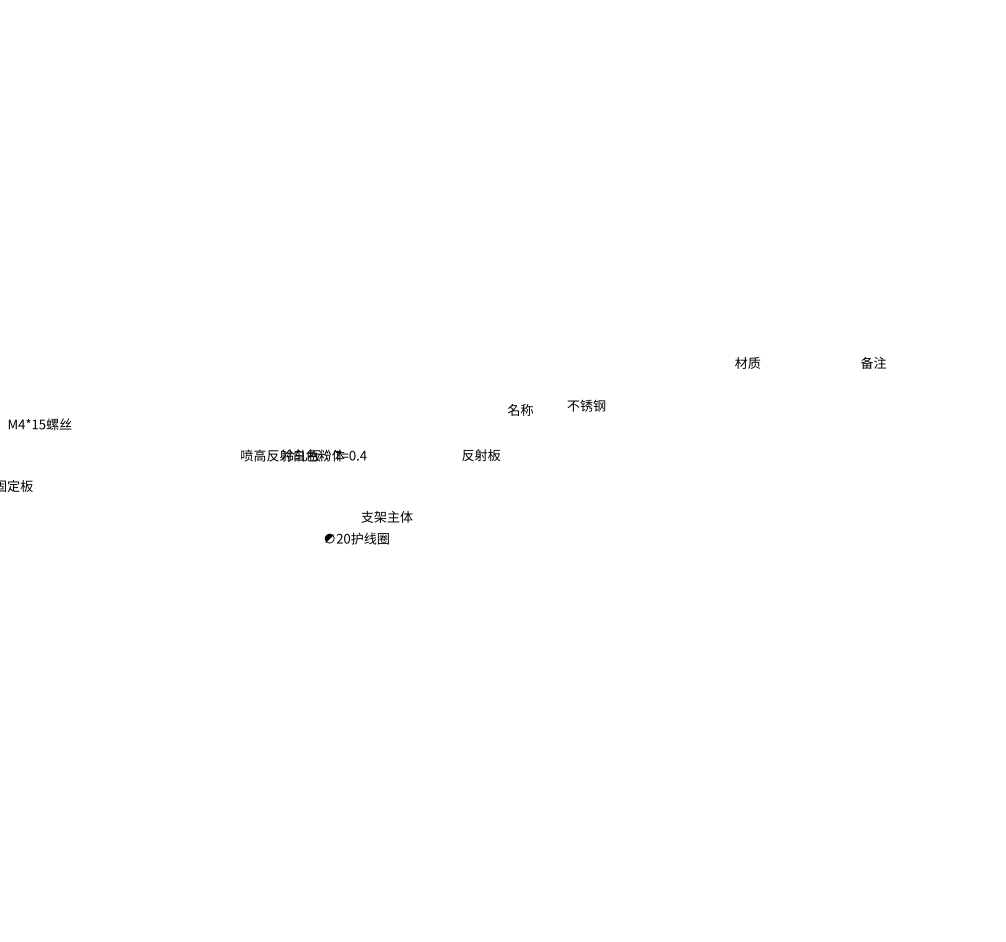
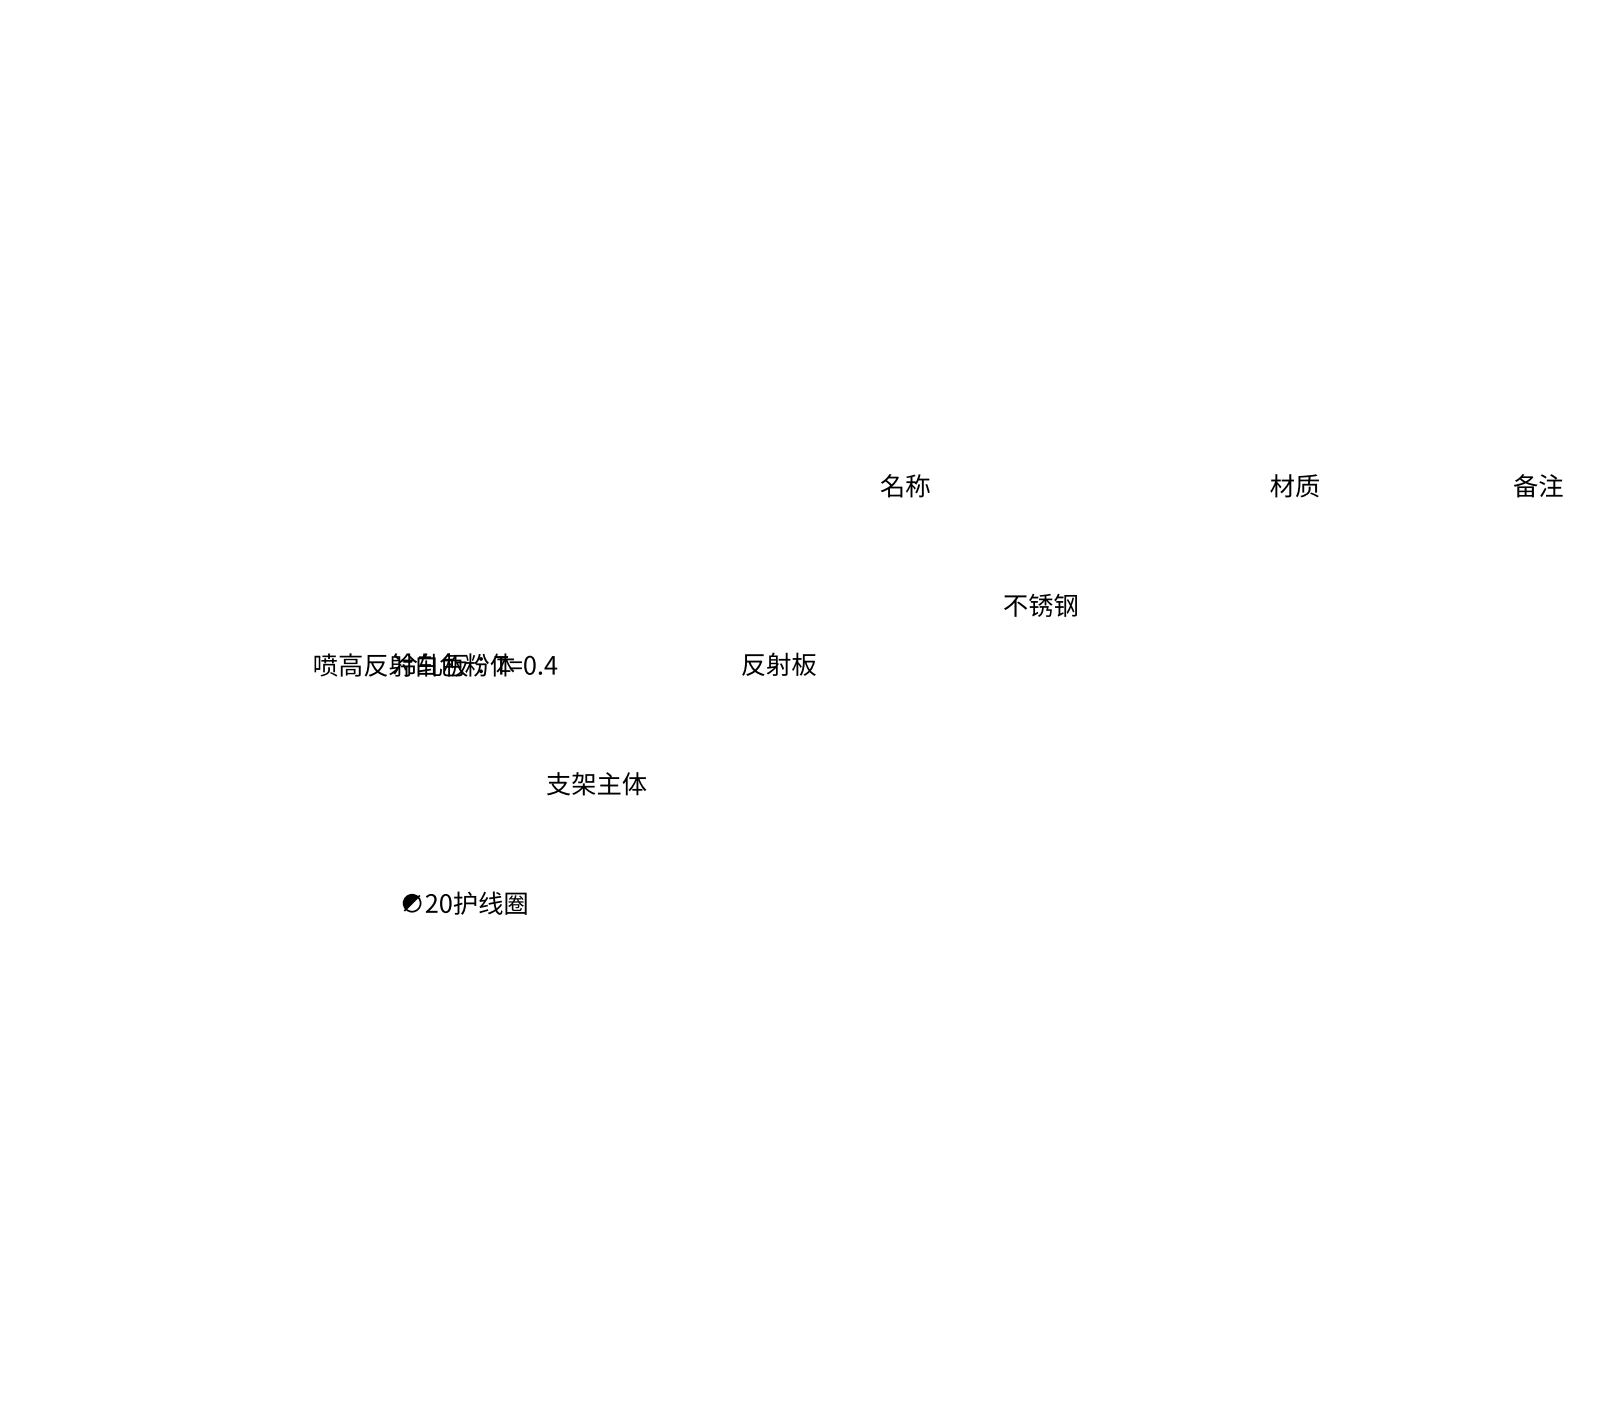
text: (586, 405) -> (1040, 604), moved
text: (520, 409) -> (905, 484), moved
text: (356, 538) -> (464, 903), moved

